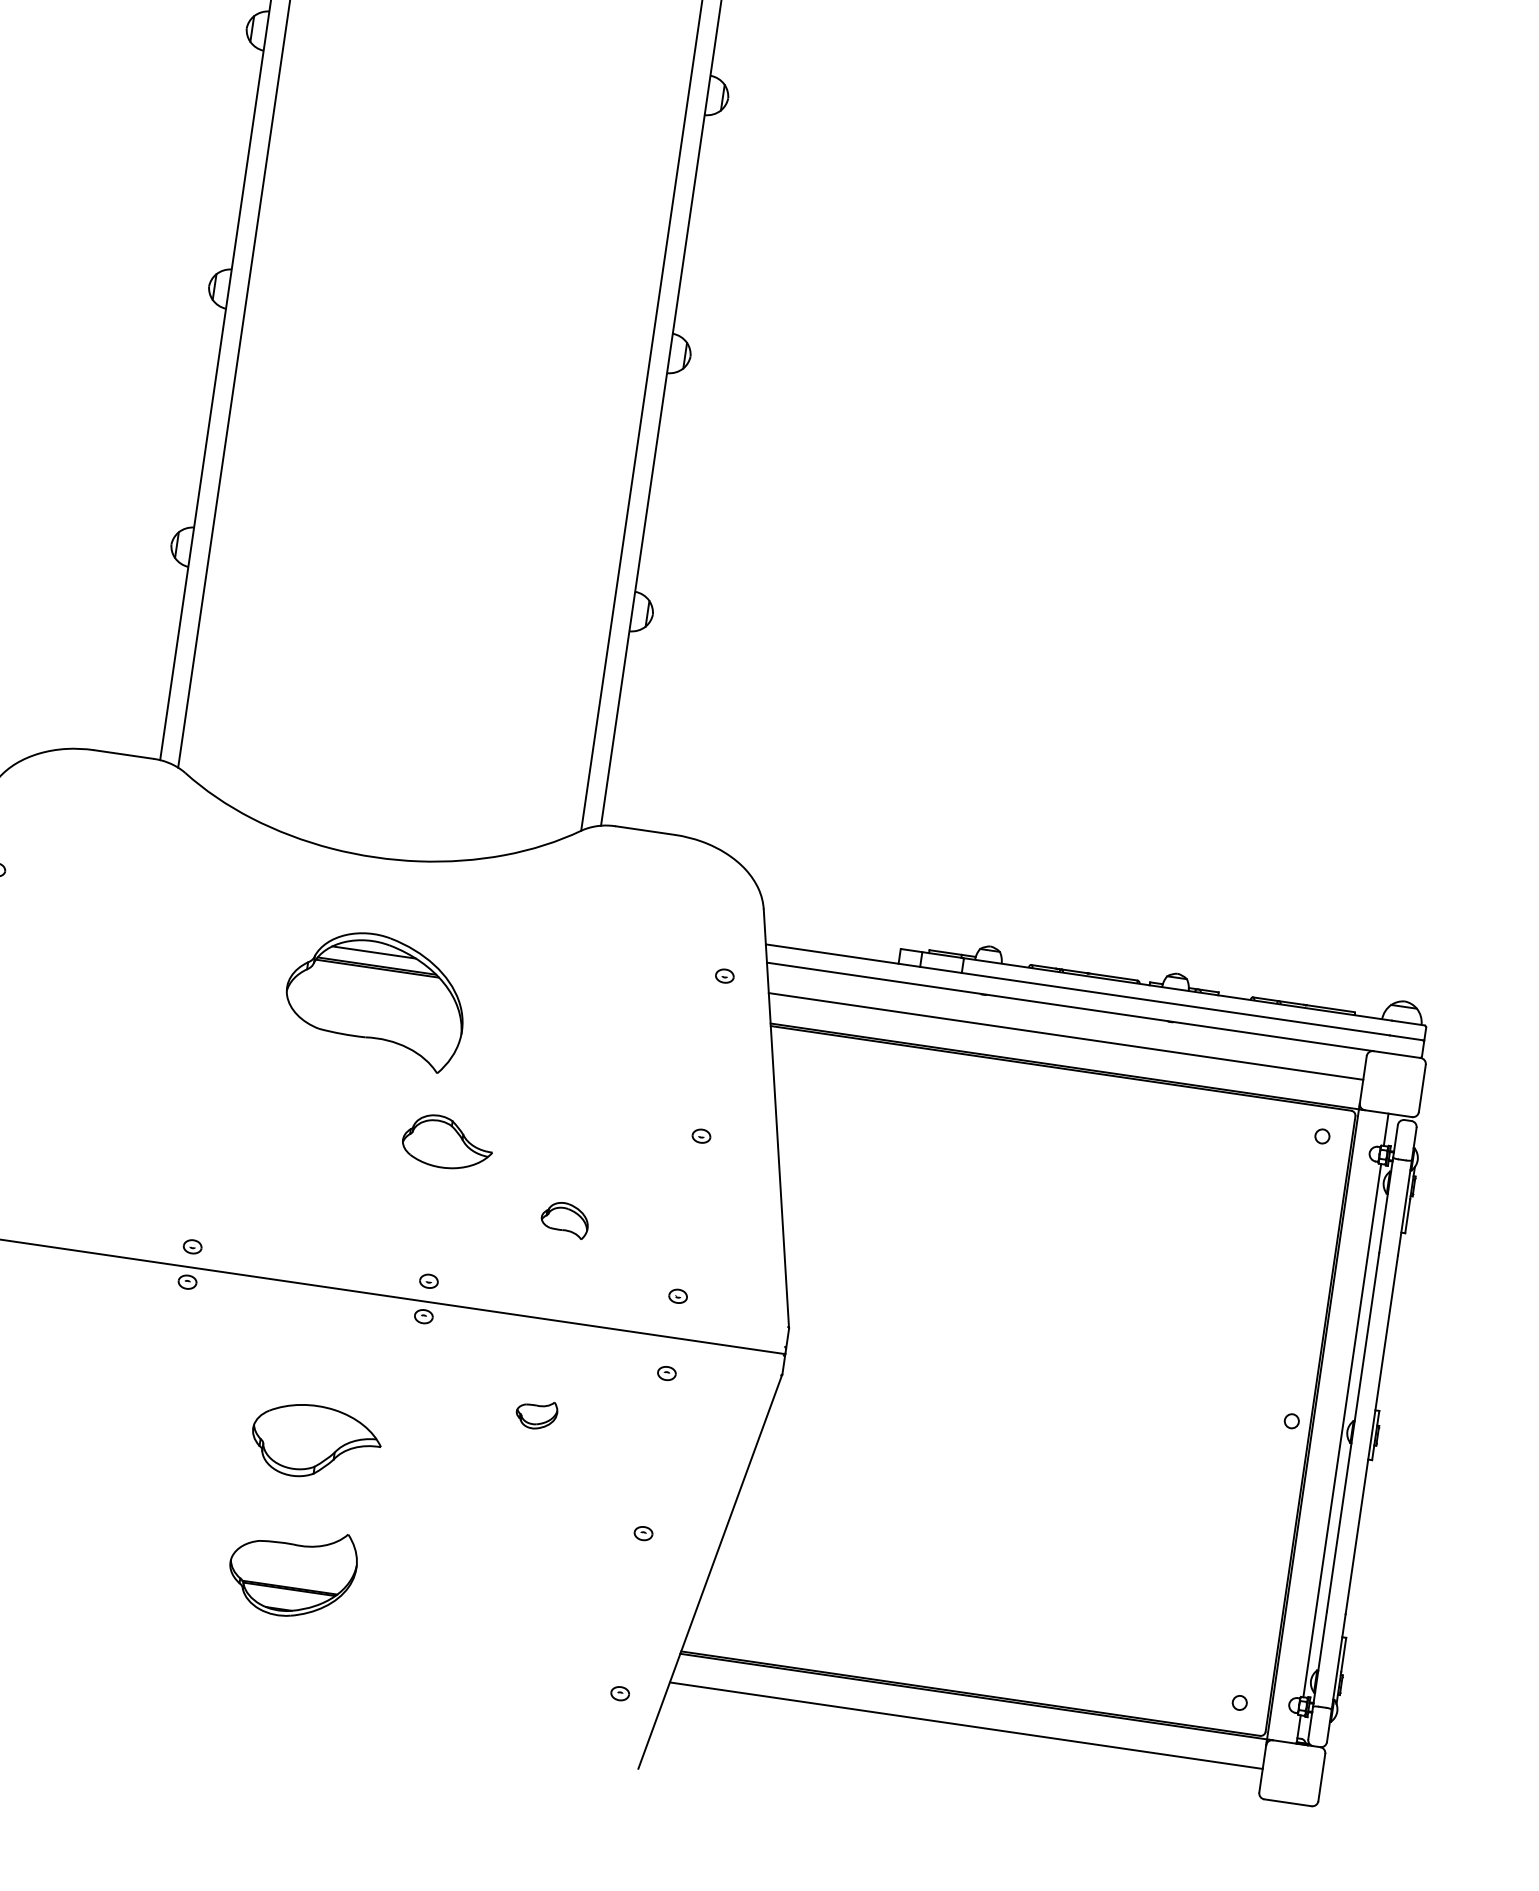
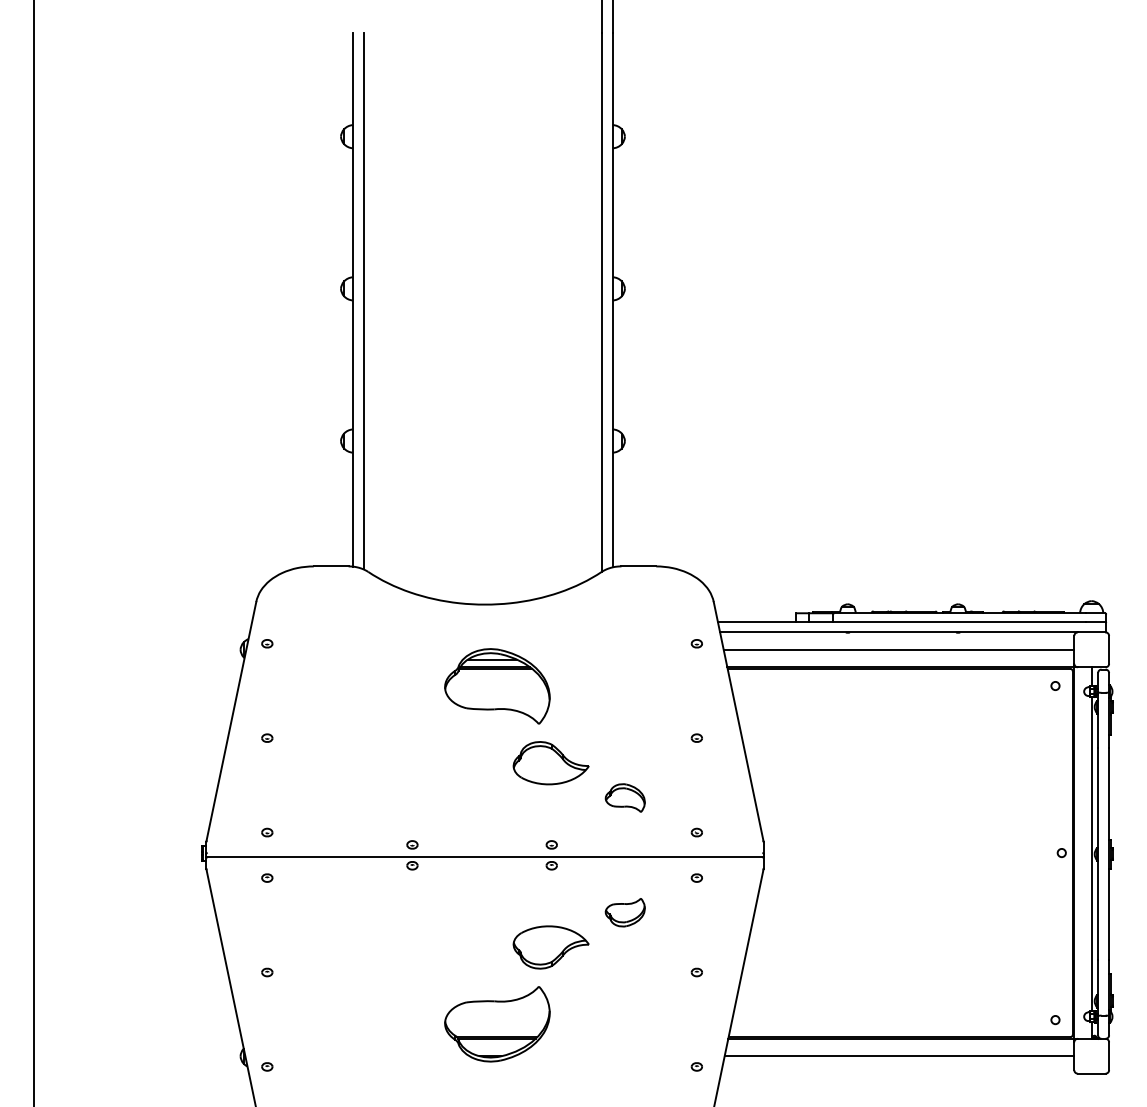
part: (446, 1142) -> (550, 763), size x1.43
part: (564, 1218) -> (624, 797), size x1.43
part: (535, 1413) -> (624, 912), size x1.67
part: (314, 1442) -> (550, 947), moved
part: (292, 1572) -> (497, 1024), size x1.43

